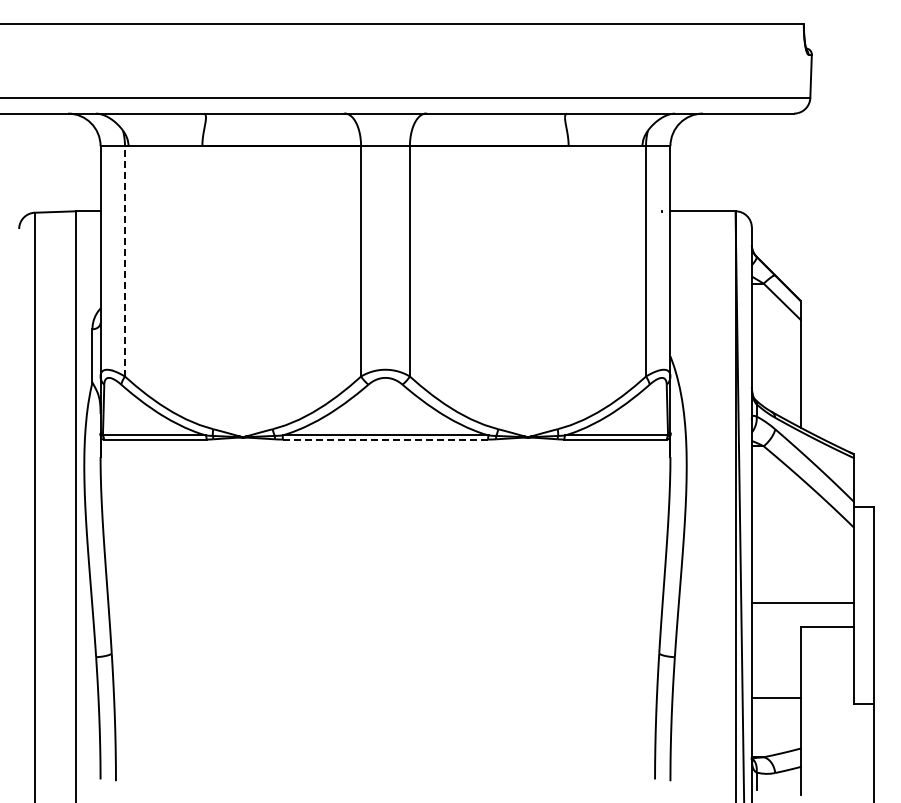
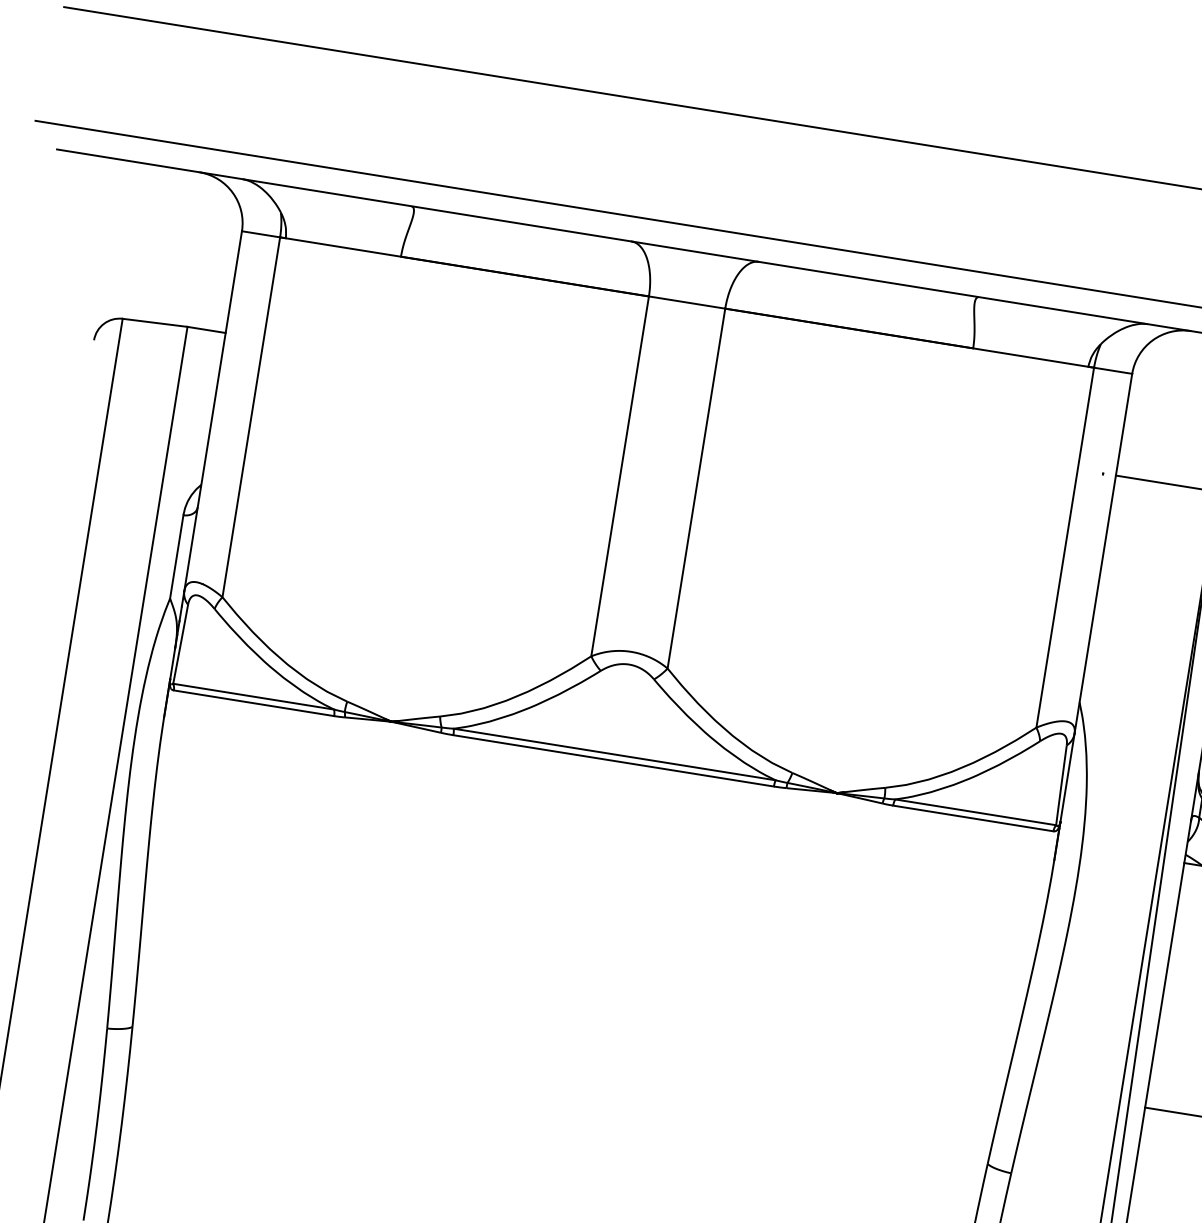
line: (125, 260) -> (252, 416), dashed -> solid
line: (385, 439) -> (613, 760), dashed -> solid

